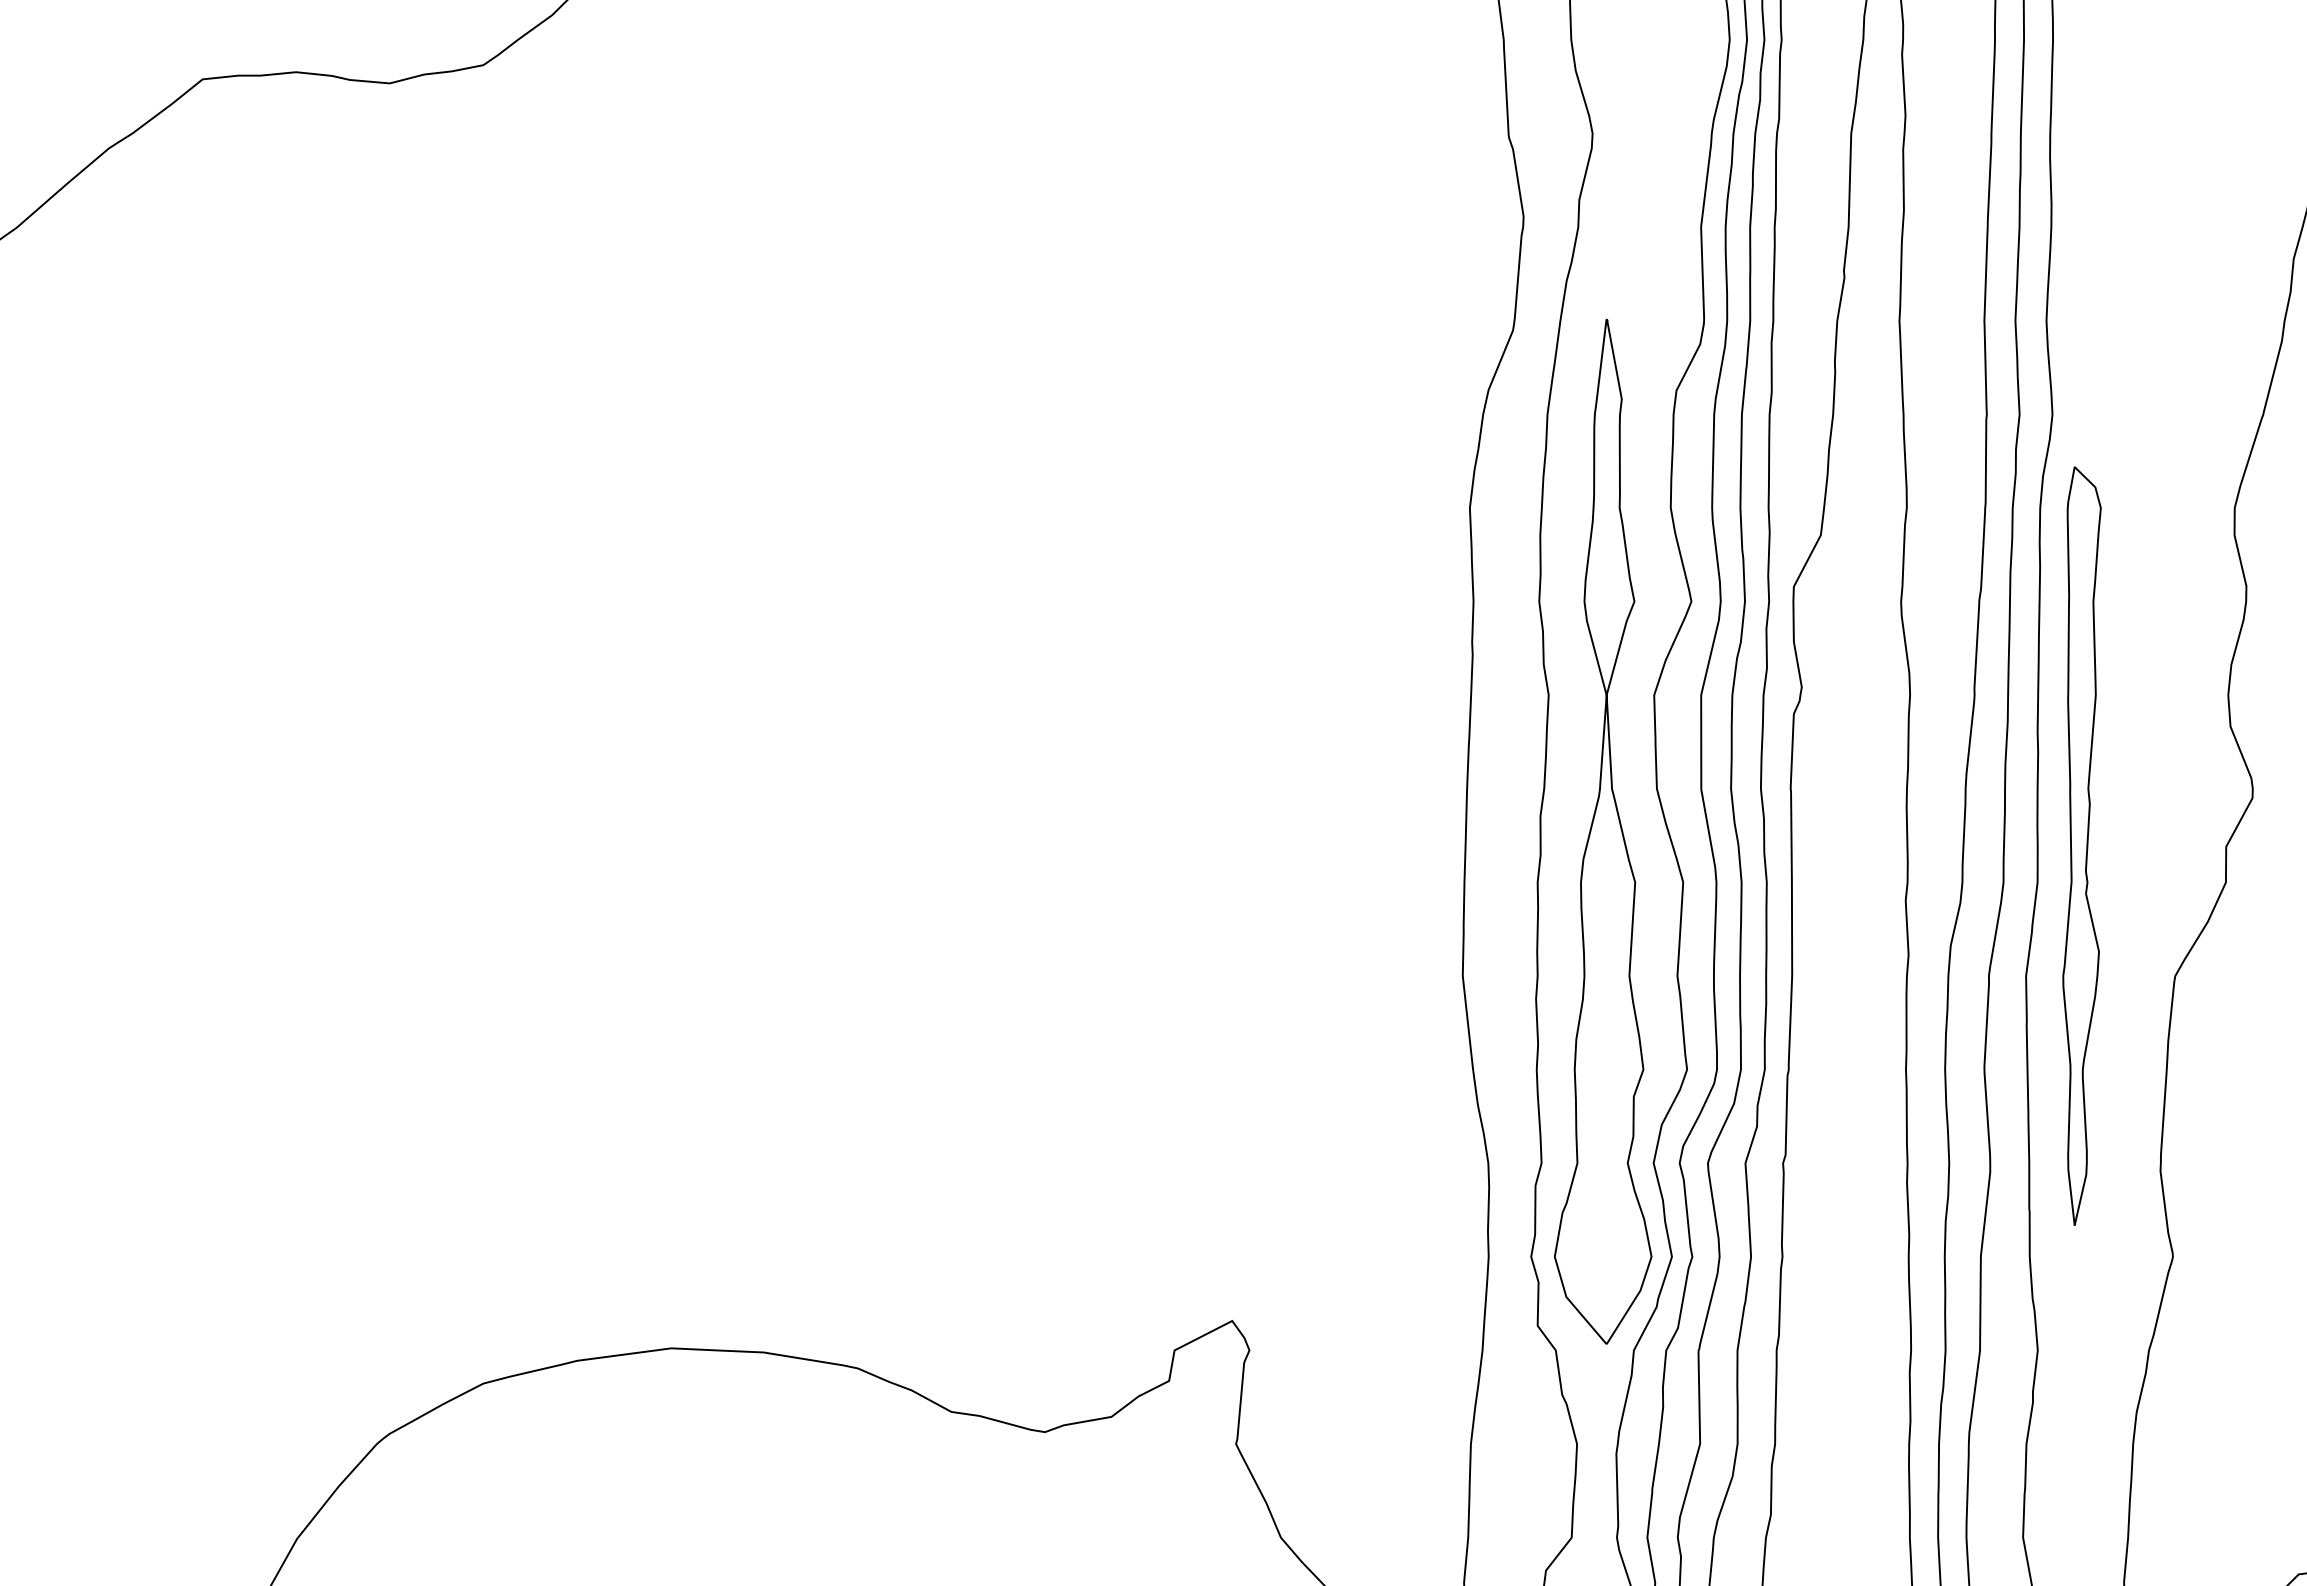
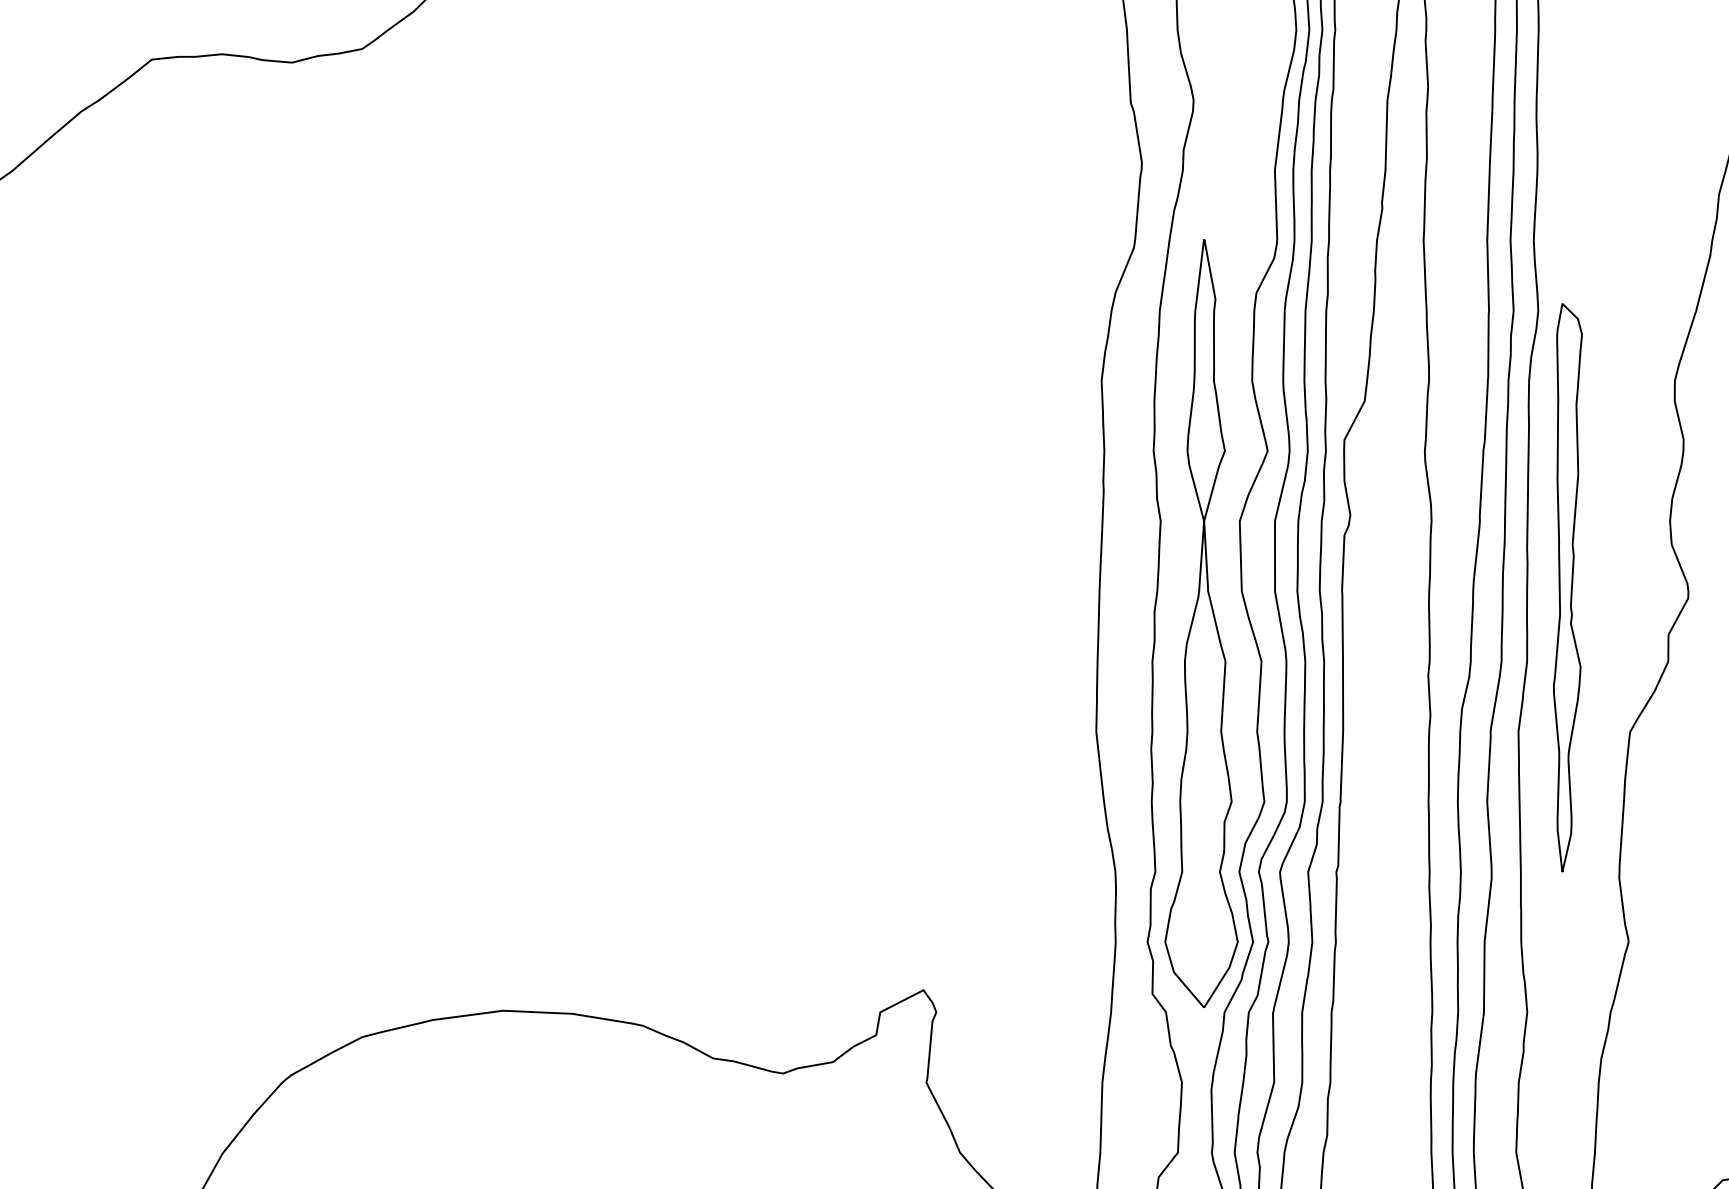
part: (2081, 845) -> (1567, 587), moved

